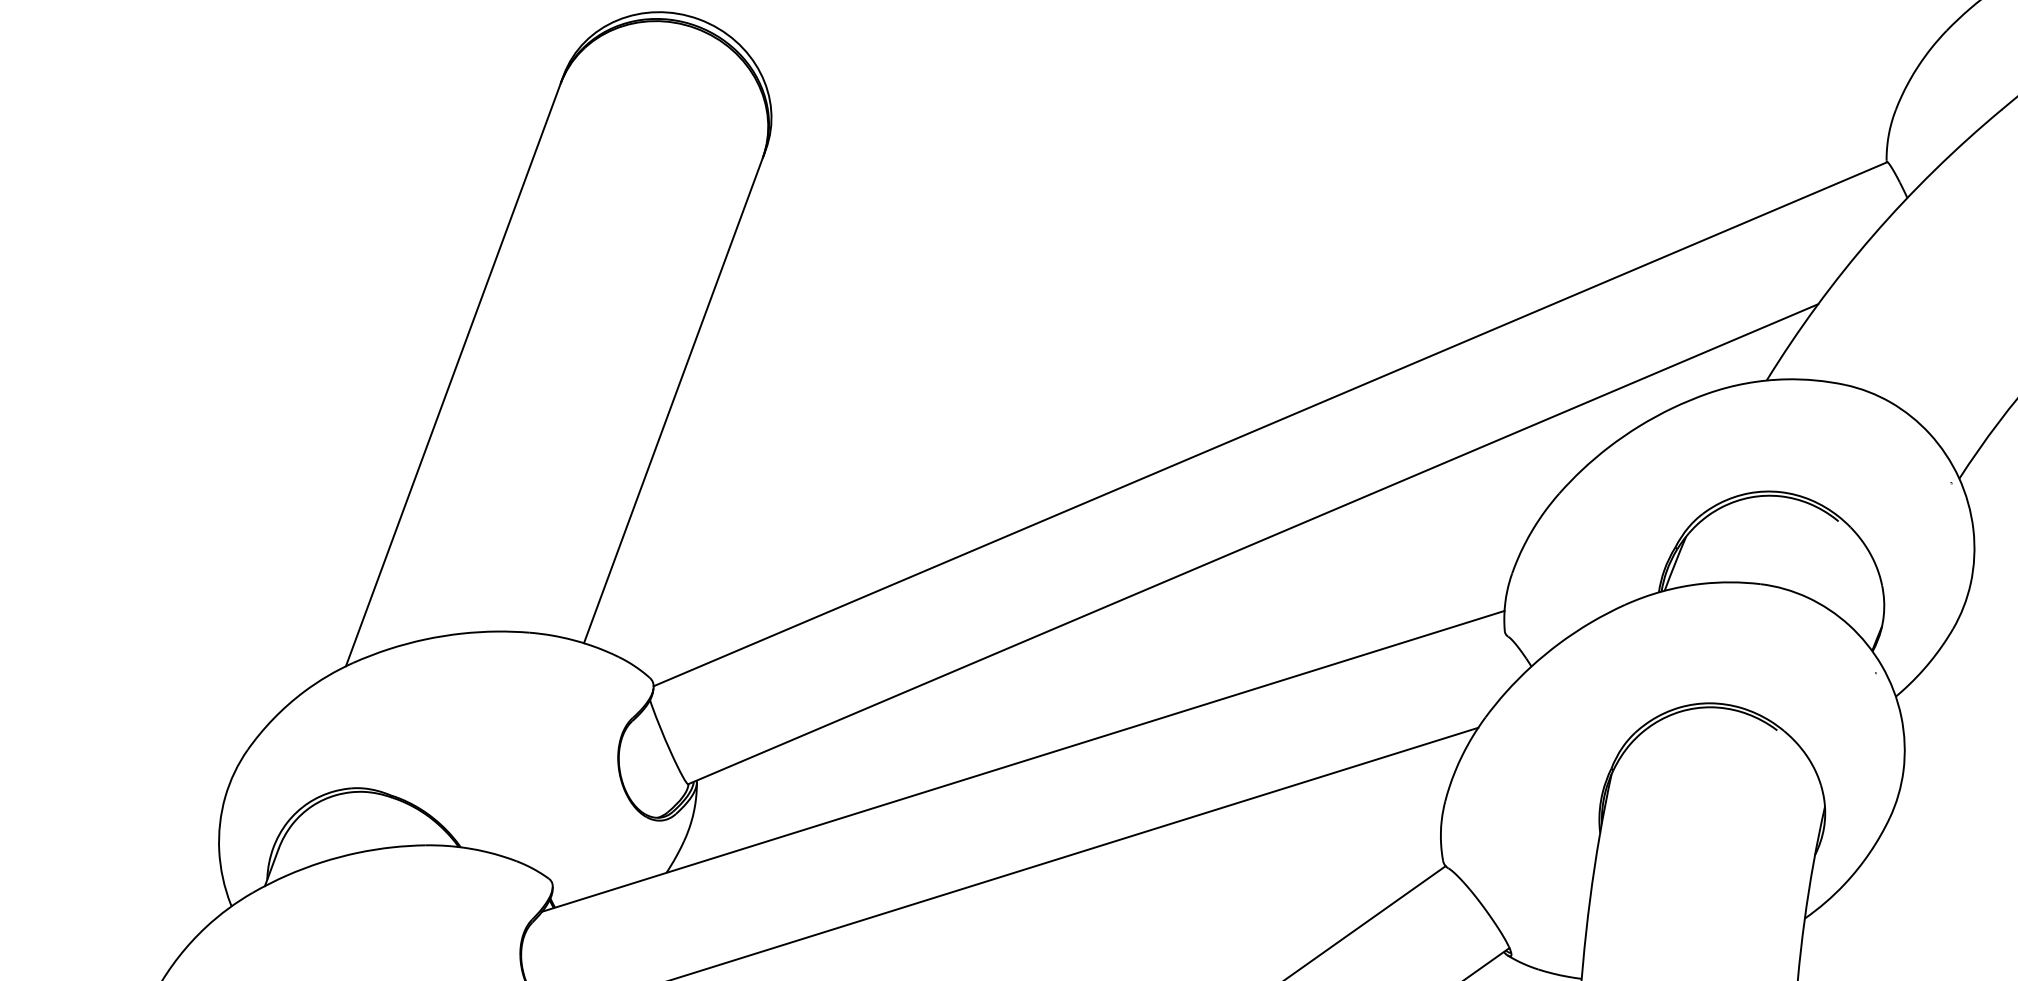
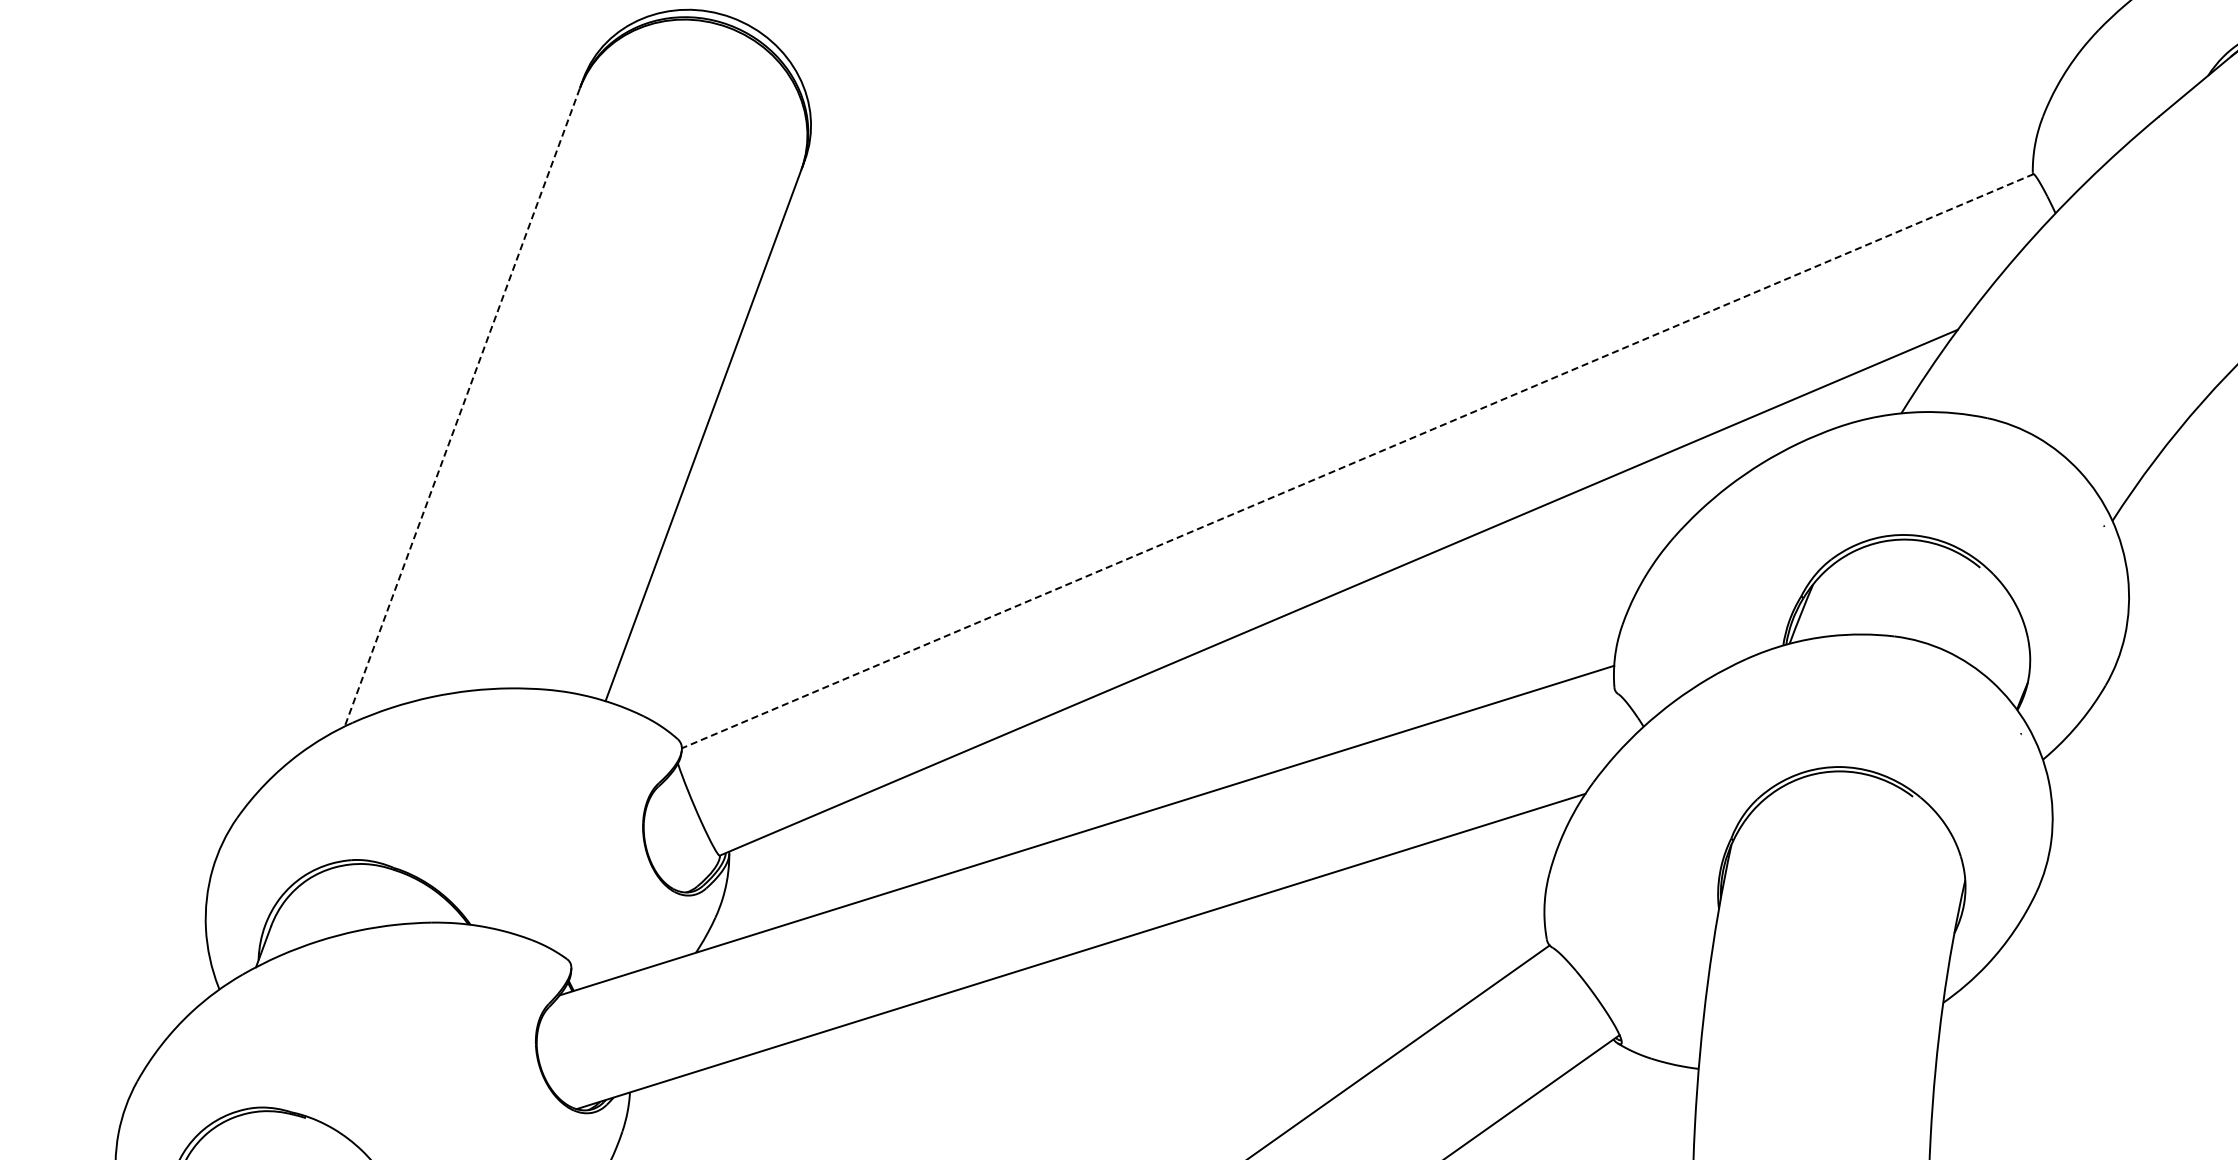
line: (453, 375) -> (462, 407), solid -> dashed
line: (1270, 424) -> (1357, 461), solid -> dashed

